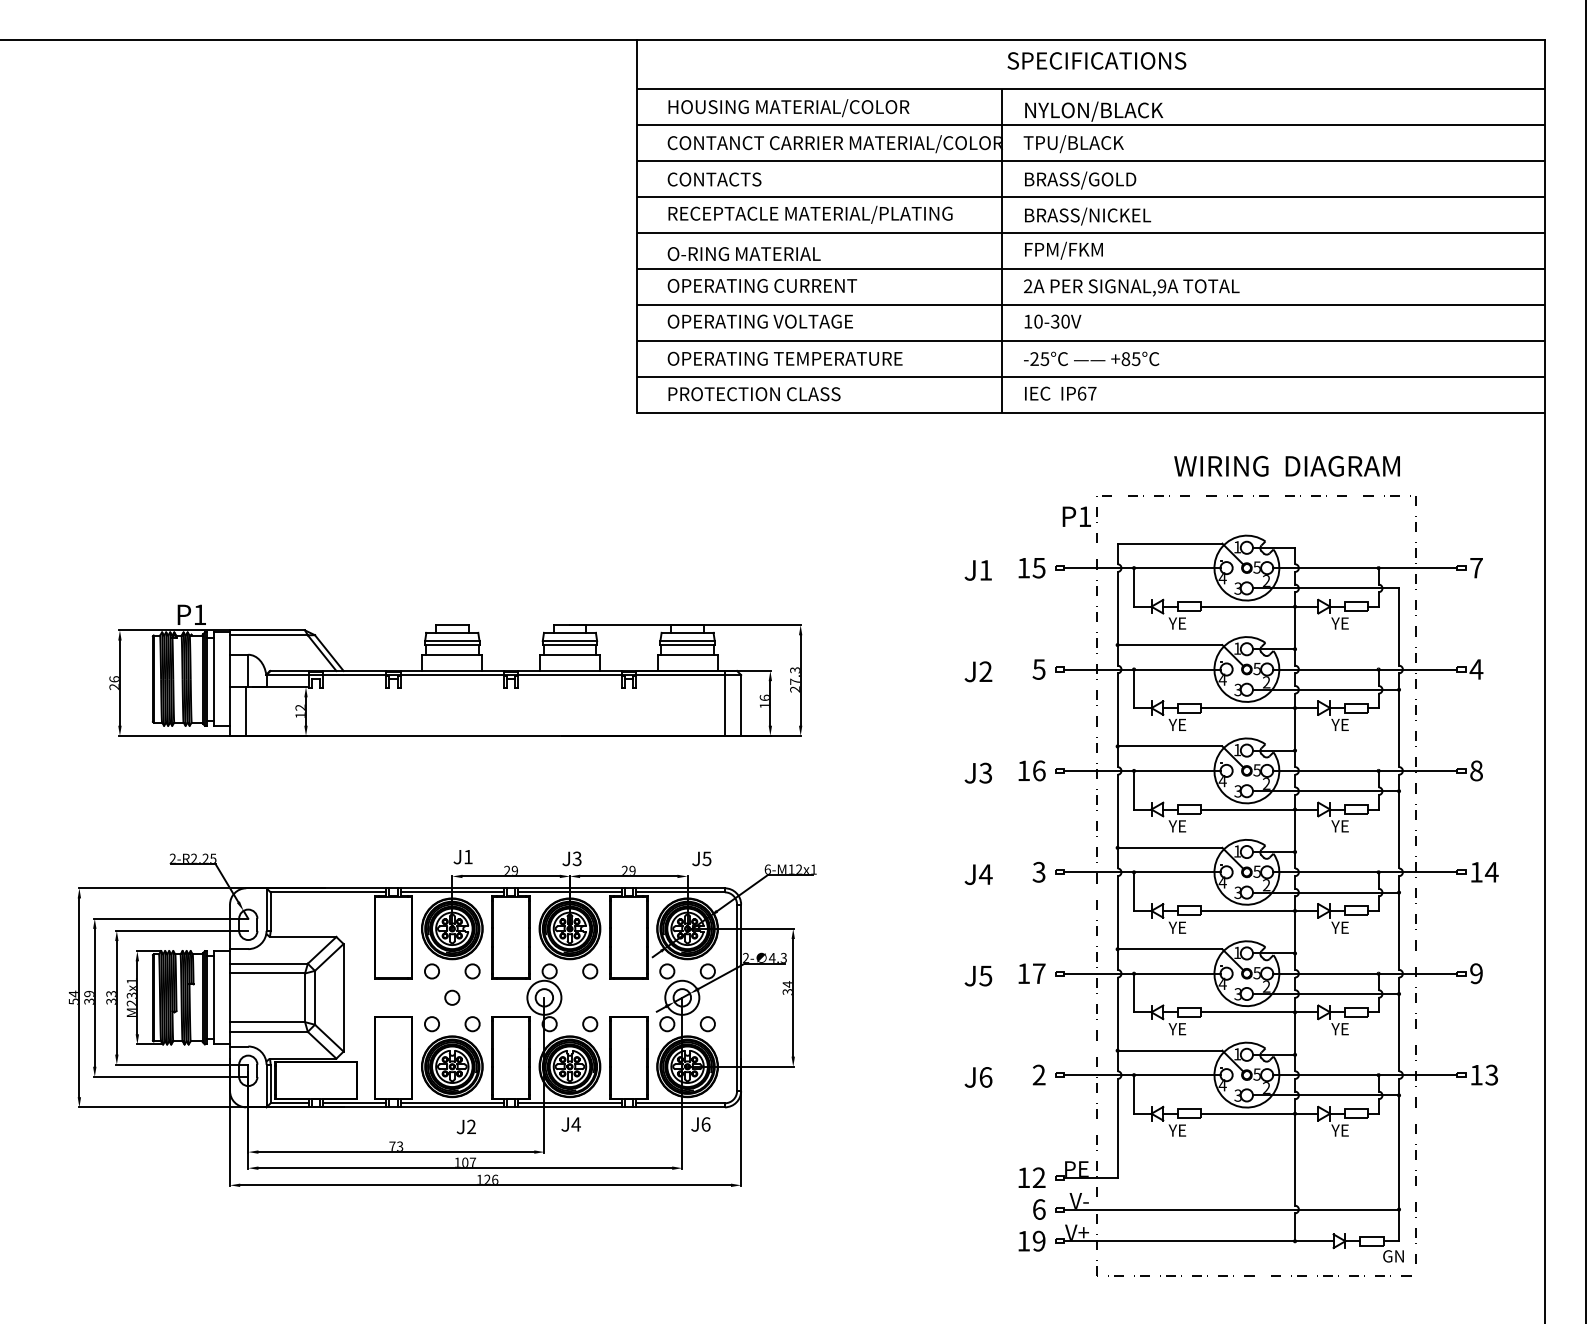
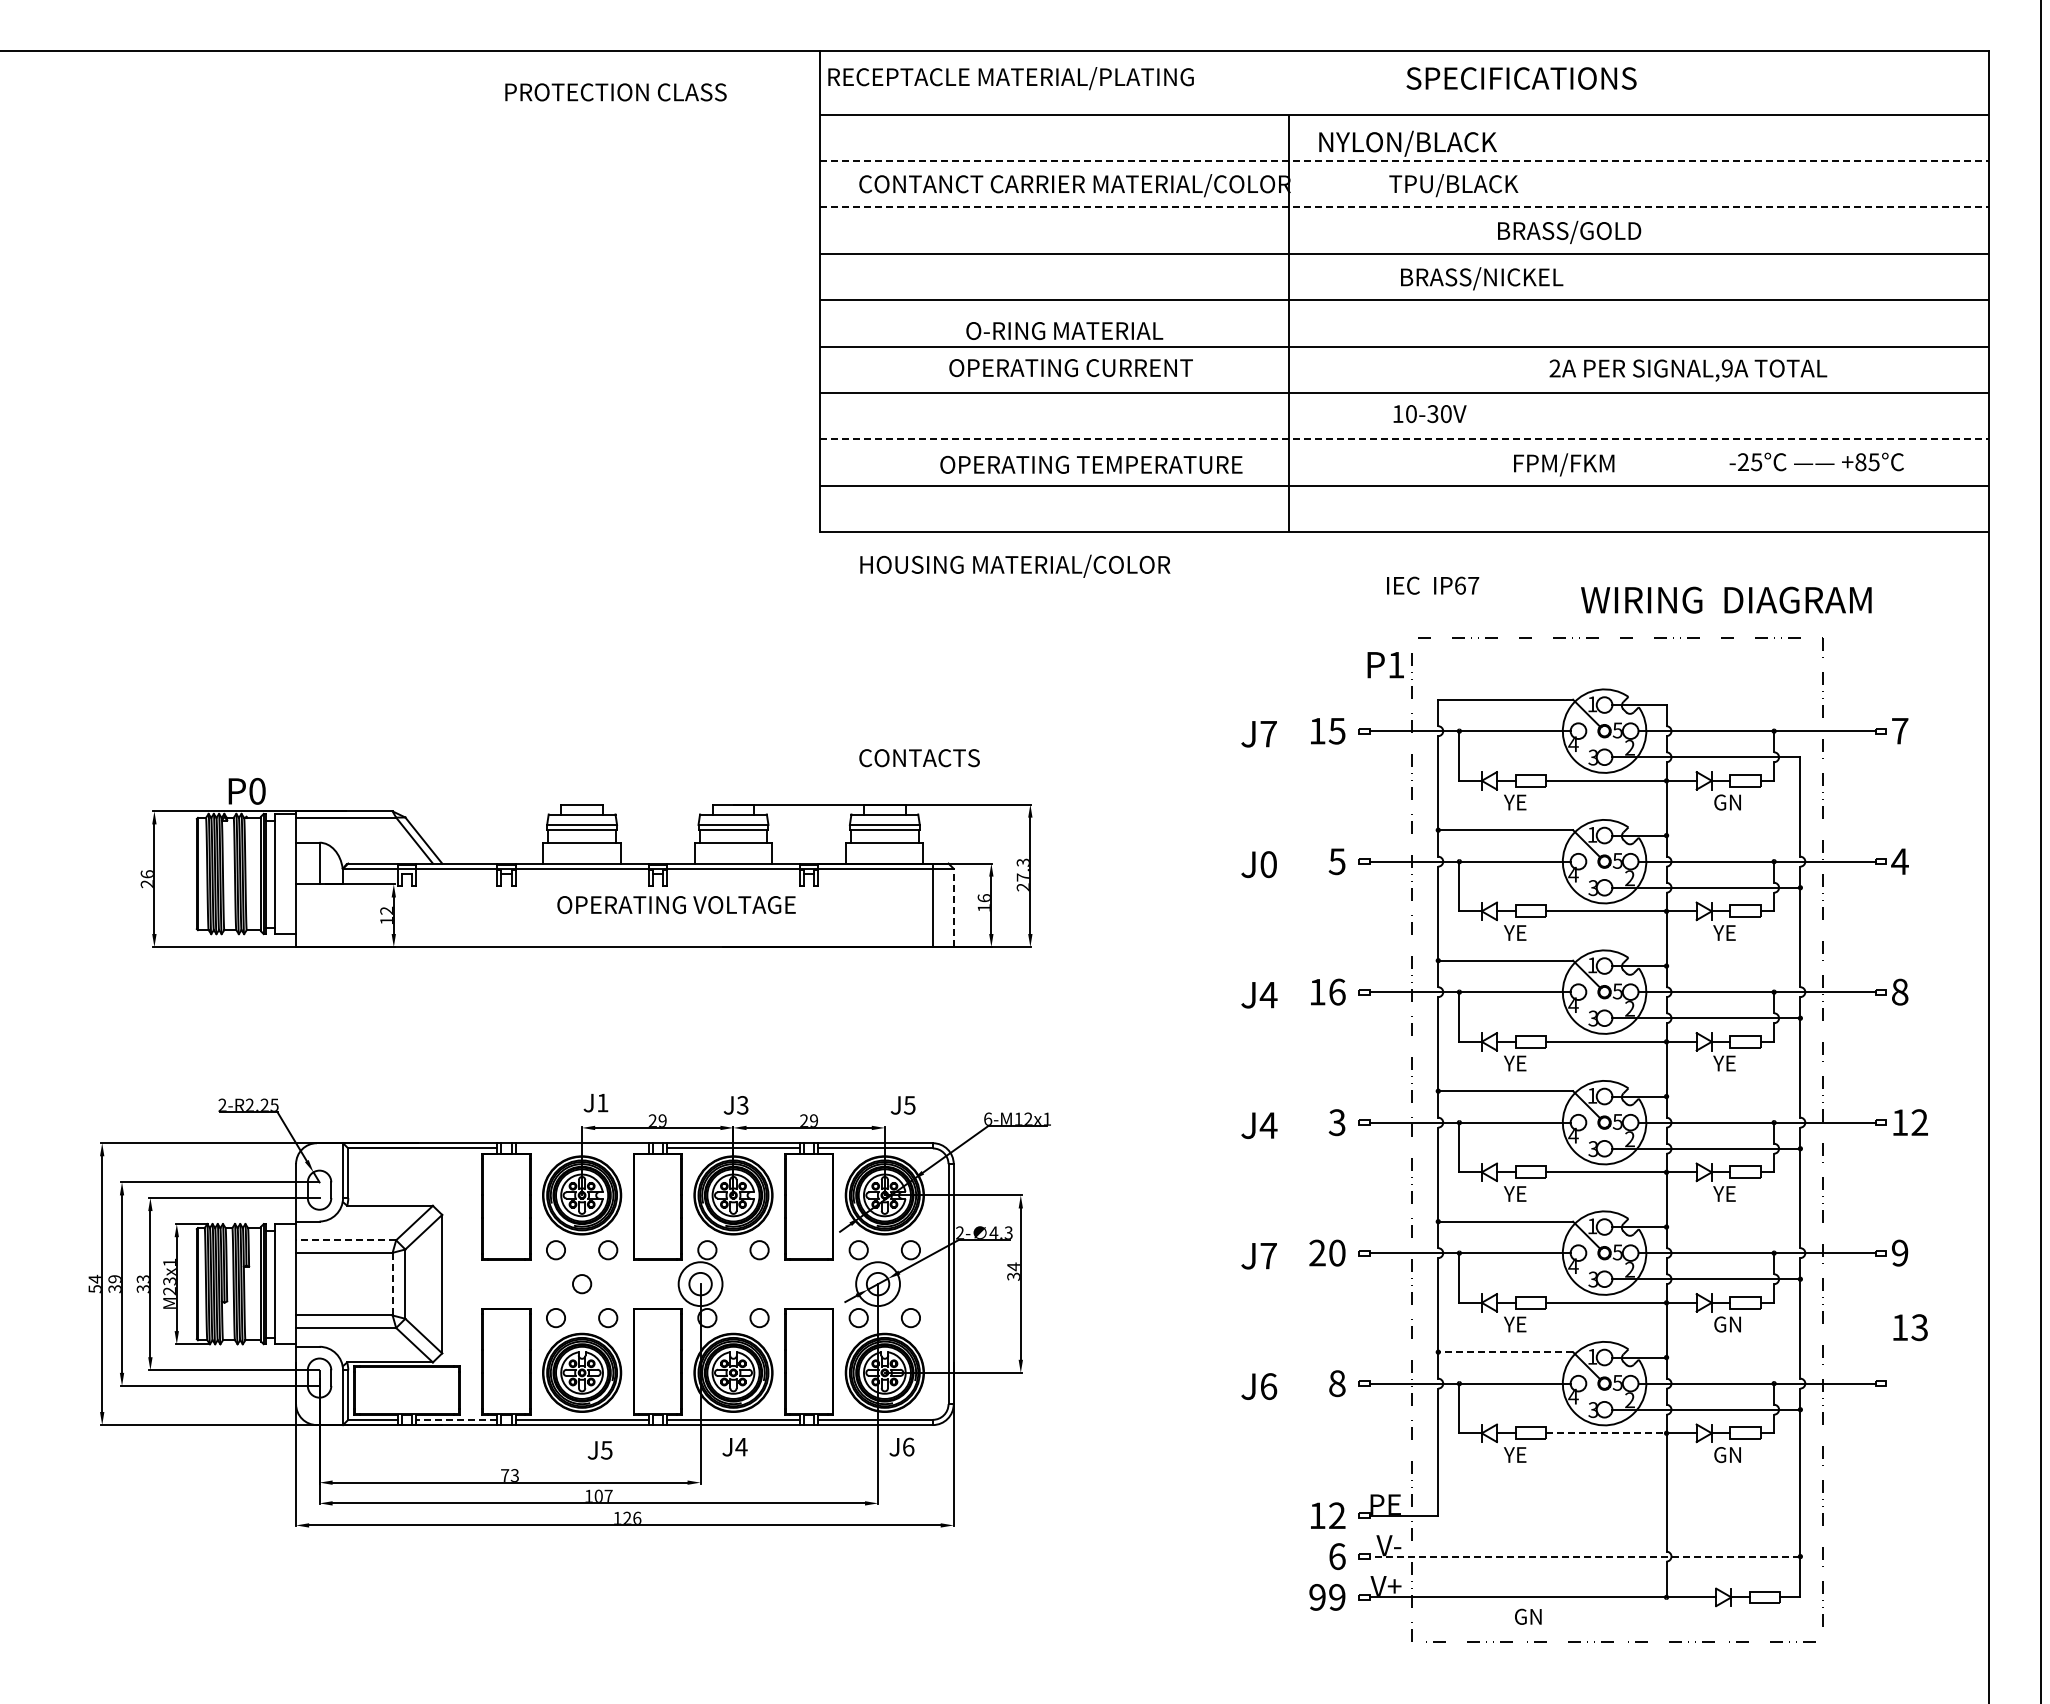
text: (1096, 60) -> (1521, 78), moved
text: (789, 107) -> (1015, 565), moved
line: (1091, 125) -> (1404, 161), solid -> dashed
text: (1073, 144) -> (1453, 185), moved
line: (1091, 161) -> (1404, 207), solid -> dashed
text: (714, 179) -> (919, 758), moved
text: (1080, 179) -> (1569, 231), moved
text: (810, 214) -> (1010, 78), moved
text: (1088, 216) -> (1482, 278), moved
text: (1064, 250) -> (1564, 464), moved
text: (744, 253) -> (1064, 330), moved
text: (761, 286) -> (1070, 368), moved
text: (1131, 287) -> (1688, 370), moved
text: (760, 322) -> (676, 905), moved
text: (1052, 322) -> (1429, 414), moved
line: (1091, 341) -> (1404, 439), solid -> dashed
text: (785, 358) -> (1091, 464), moved
text: (1091, 358) -> (1816, 461), moved
text: (1061, 393) -> (1433, 585), moved
text: (754, 394) -> (615, 92), moved
text: (1287, 465) -> (1726, 599), moved
text: (985, 570) -> (1268, 734), J1 -> J7
text: (200, 614) -> (257, 790), P1 -> P0
text: (1341, 623) -> (1726, 802), YE -> GN
text: (985, 671) -> (1268, 864), J2 -> J0
line: (740, 705) -> (953, 907), solid -> dashed
line: (245, 711) -> (316, 915), removed
text: (985, 772) -> (1268, 994), J3 -> J4
text: (1491, 872) -> (1919, 1122), 14 -> 12
line: (451, 892) -> (581, 1148), removed
line: (268, 963) -> (345, 1240), solid -> dashed
text: (1031, 973) -> (1327, 1252), 17 -> 20
text: (985, 976) -> (1268, 1256), J5 -> J7
line: (304, 998) -> (392, 1284), solid -> dashed
text: (1341, 1029) -> (1726, 1324), YE -> GN
line: (1169, 1050) -> (1505, 1352), solid -> dashed
text: (1039, 1075) -> (1337, 1383), 2 -> 8
text: (1484, 1075) -> (1910, 1327), moved
line: (354, 1103) -> (456, 1419), solid -> dashed
line: (1248, 1113) -> (1606, 1433), solid -> dashed
text: (471, 1126) -> (606, 1449), J2 -> J5
text: (1341, 1130) -> (1726, 1455), YE -> GN
line: (1231, 1209) -> (1584, 1556), solid -> dashed
text: (1023, 1241) -> (1317, 1597), 19 -> 99
text: (1393, 1256) -> (1528, 1616), moved

